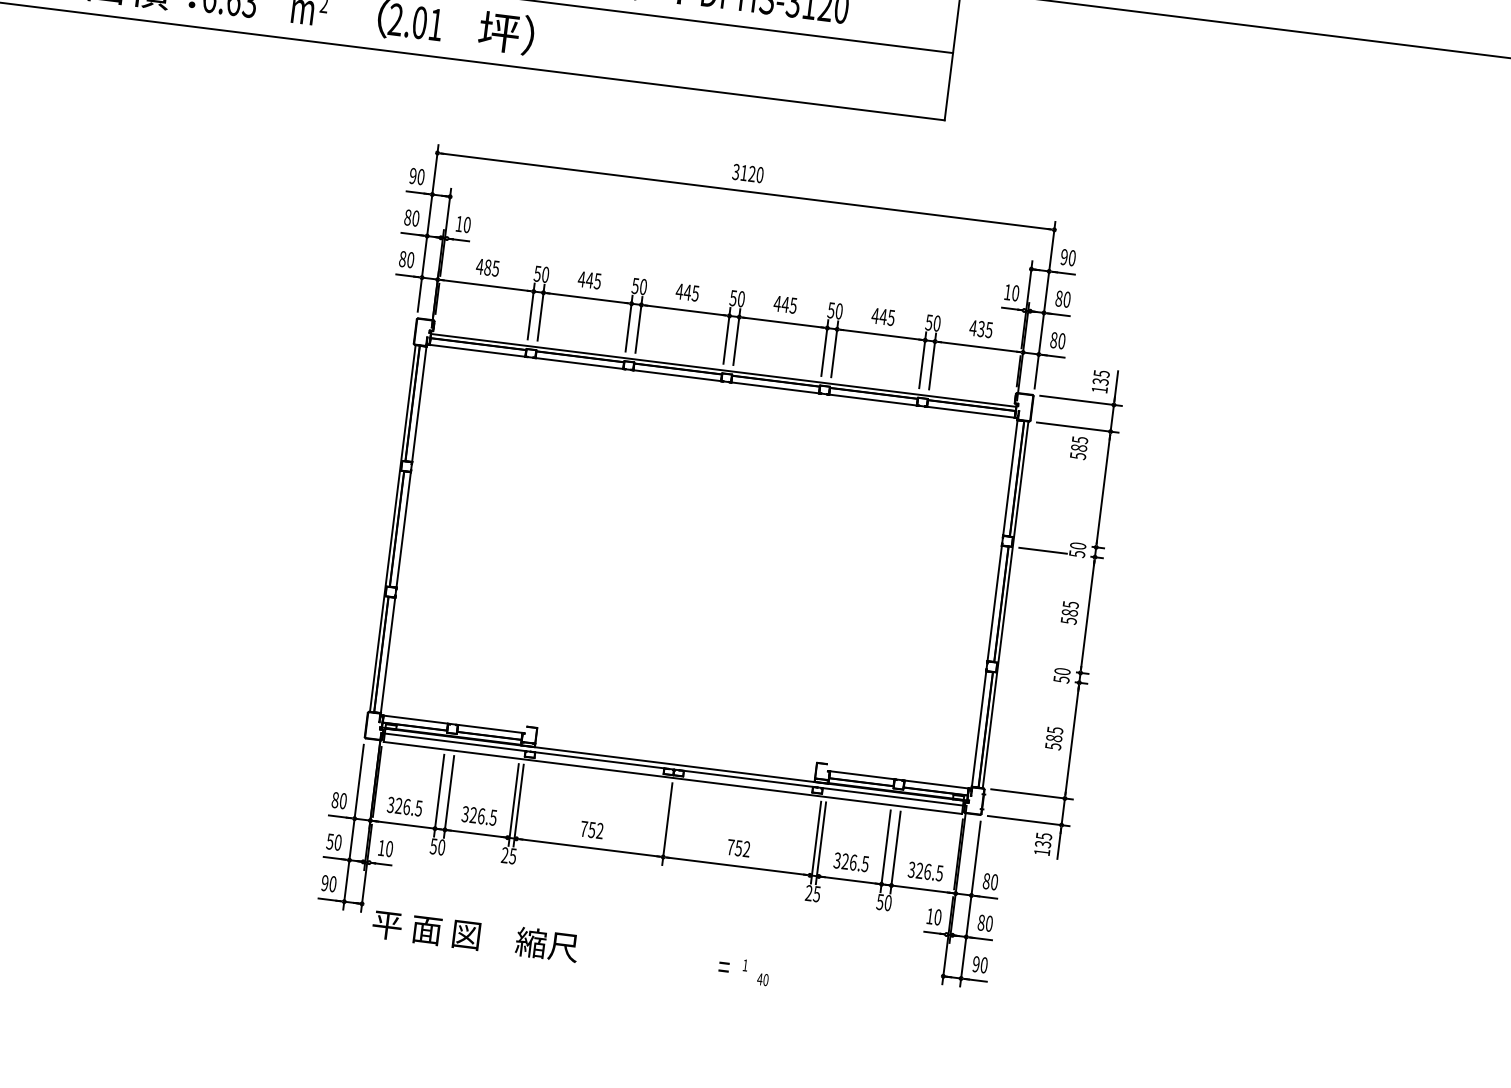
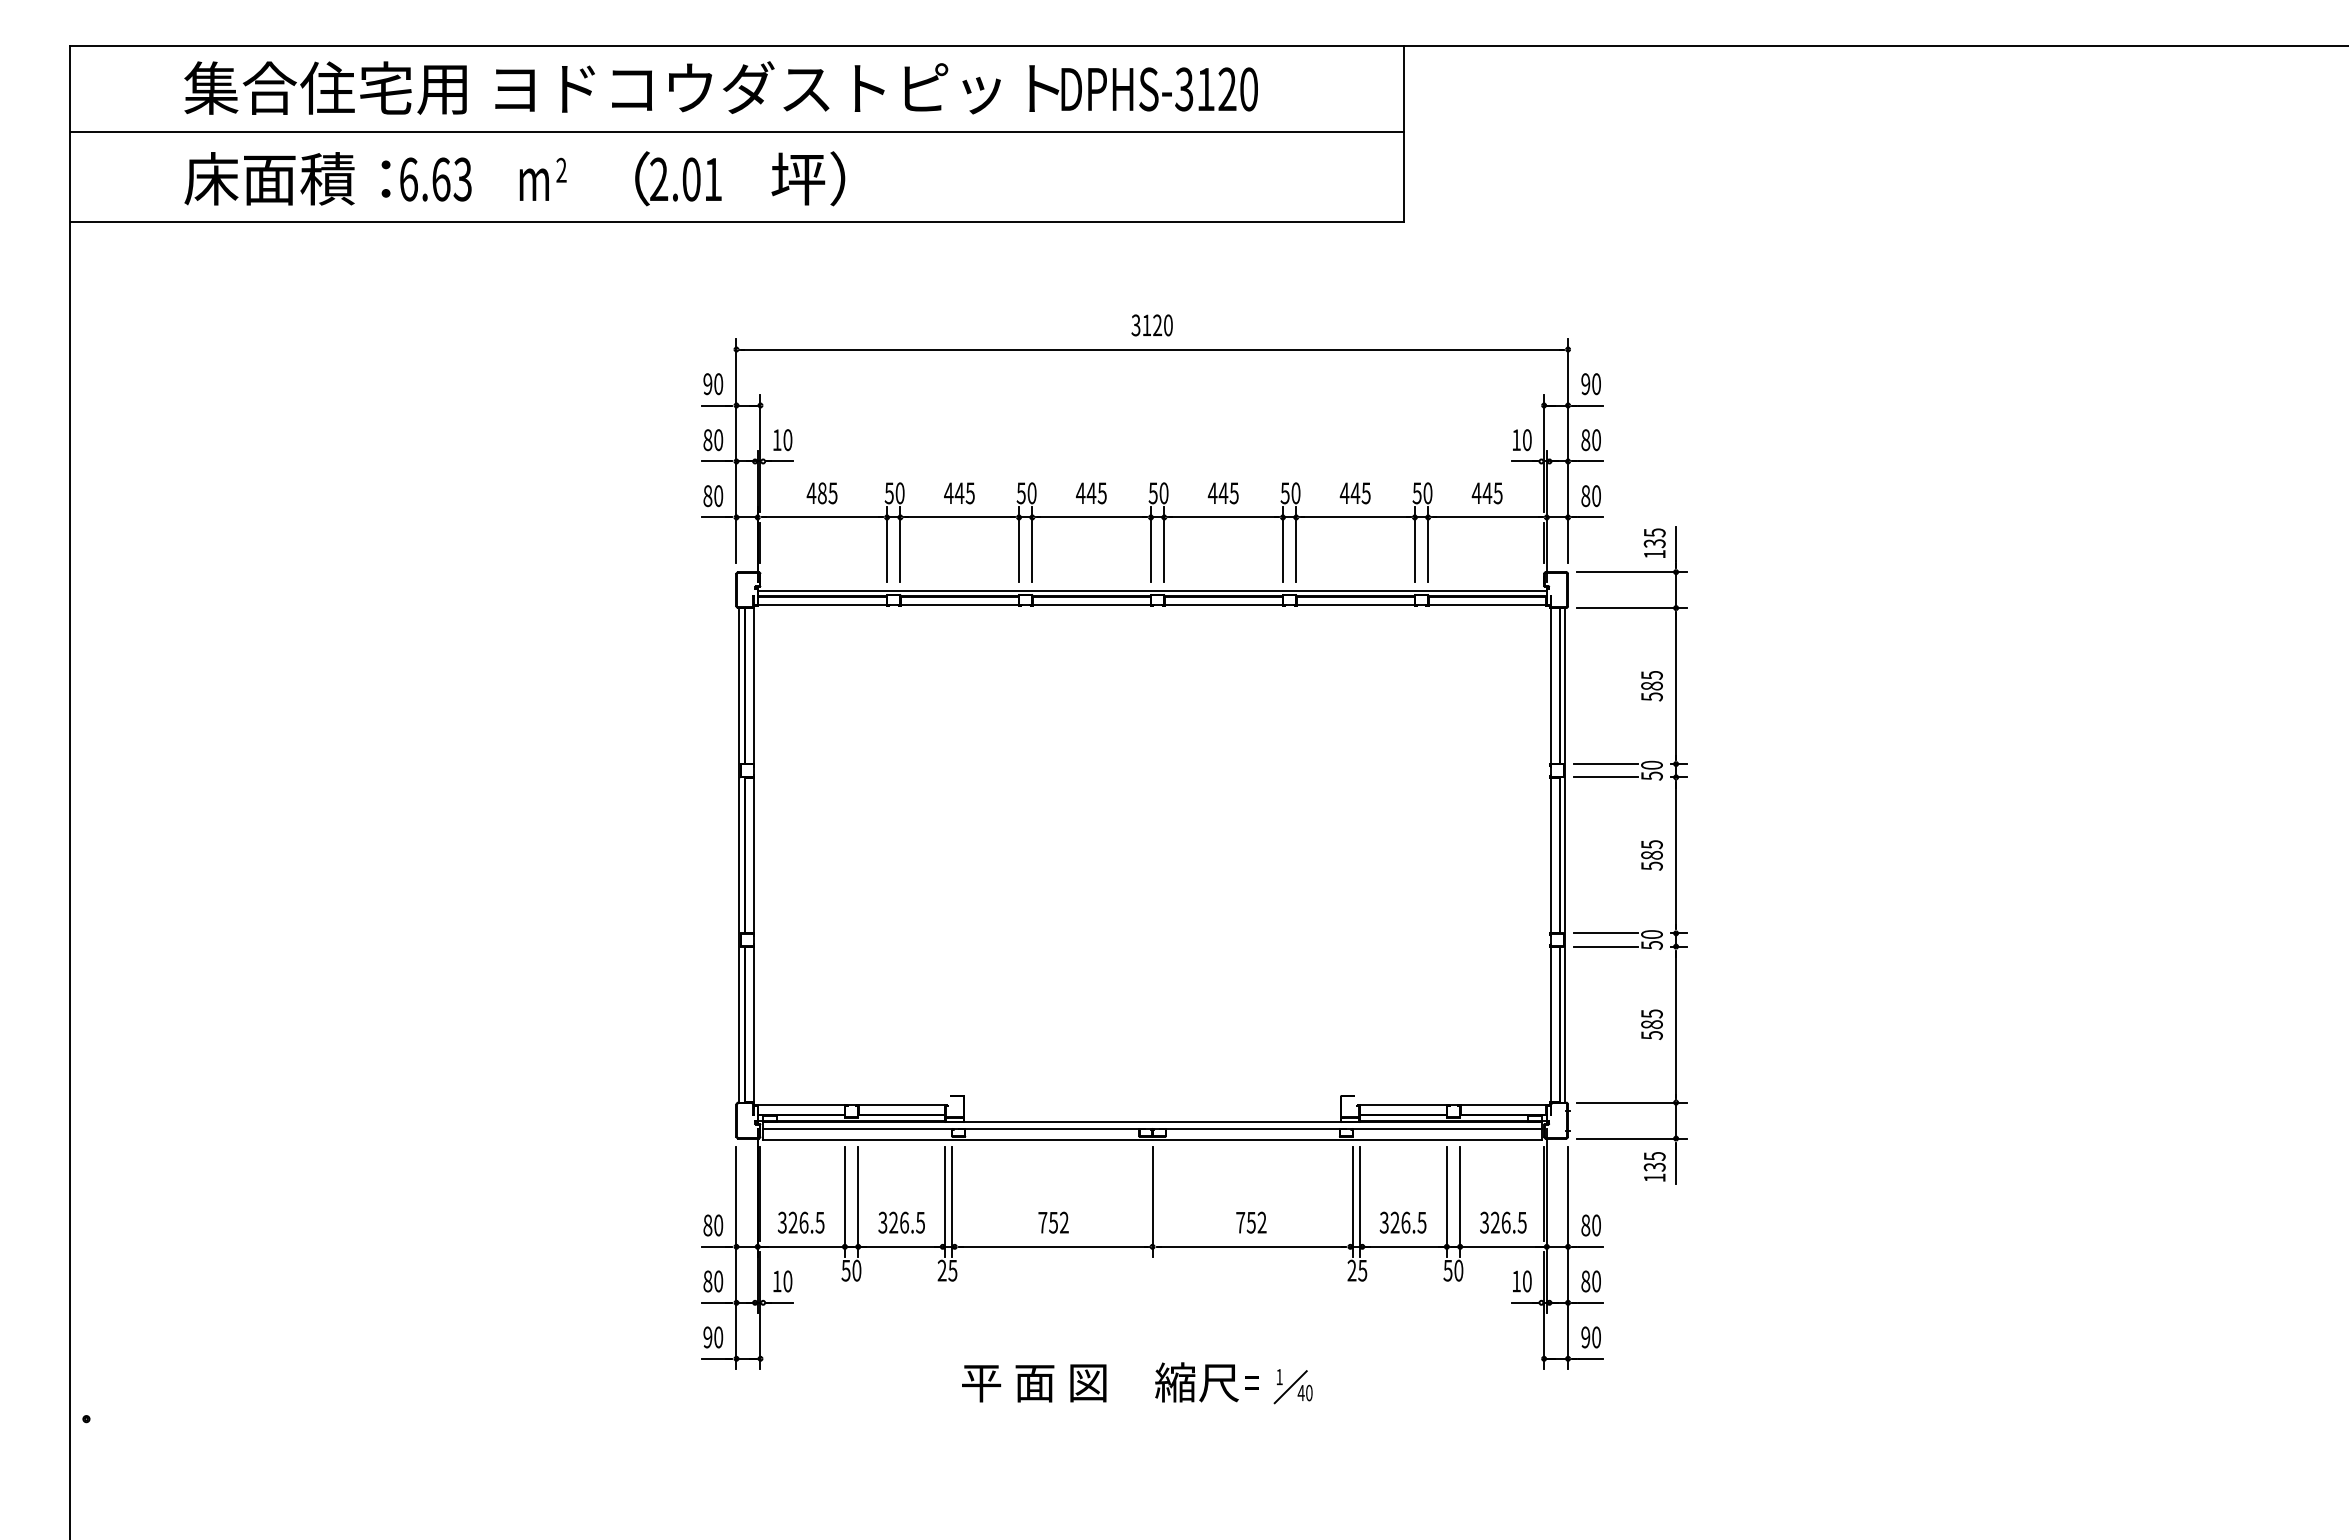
text: (981, 329) -> (1487, 493), 435 -> 445
text: (1078, 448) -> (1651, 686), moved
line: (1044, 541) -> (1606, 764), added
line: (1028, 666) -> (1606, 933), added
line: (1027, 676) -> (1606, 946), added
text: (329, 841) -> (707, 1281), 50 -> 80
text: (475, 935) -> (1100, 1382), moved
line: (752, 974) -> (1290, 1387), added

